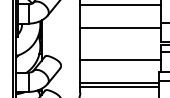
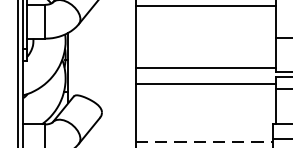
line: (120, 28) -> (206, 68), moved
line: (120, 59) -> (206, 84), moved
line: (120, 82) -> (206, 141), solid -> dashed

